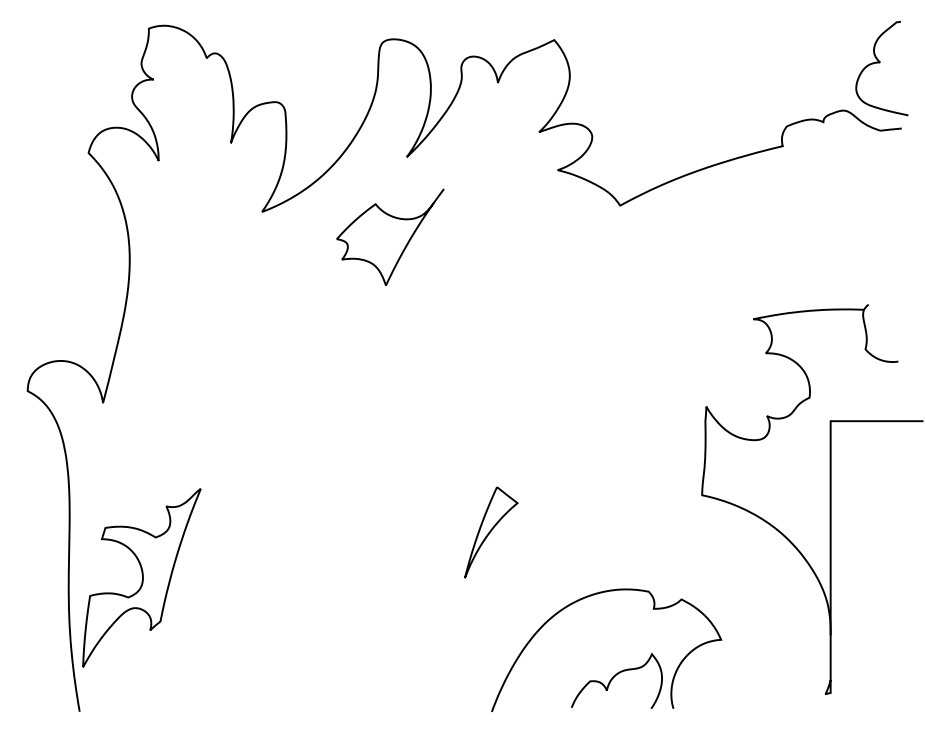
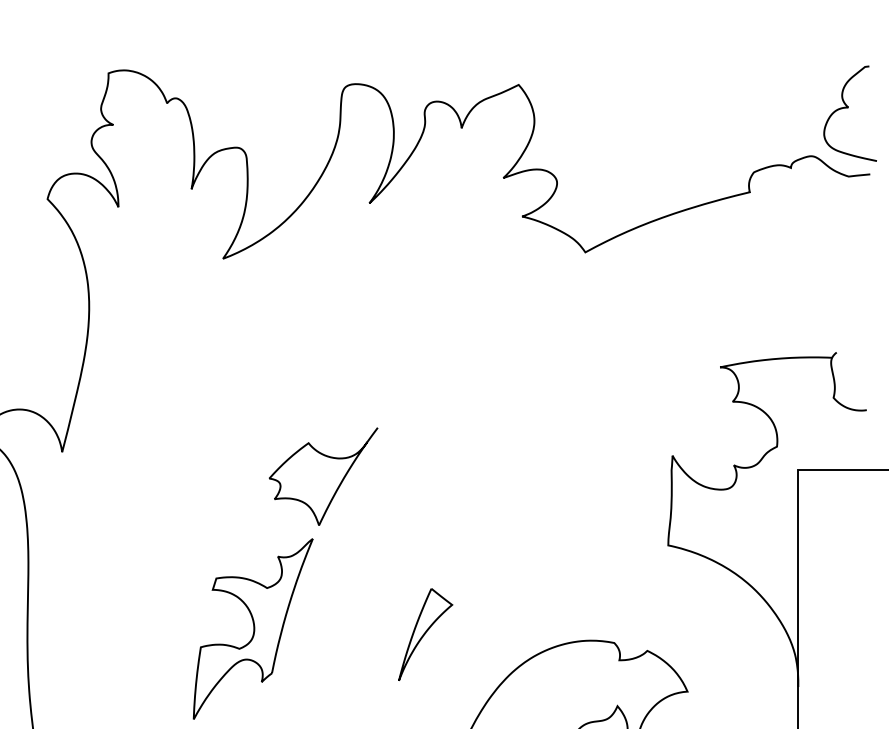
curve: (406, 243) -> (339, 482), moved
part: (491, 532) -> (425, 634), moved
part: (141, 577) -> (252, 628), moved

